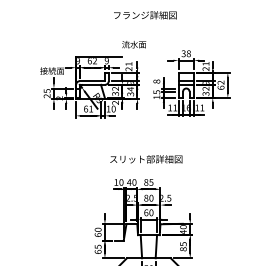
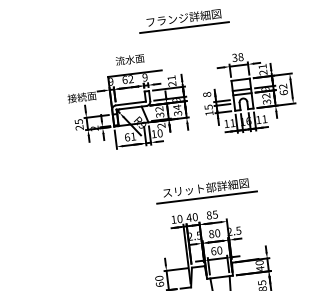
line: (144, 23) -> (184, 27), added
text: (134, 44) -> (130, 59), moved
line: (146, 167) -> (207, 197), added

